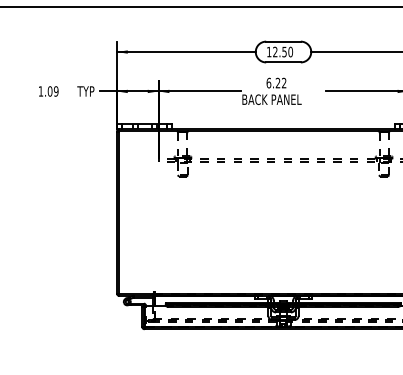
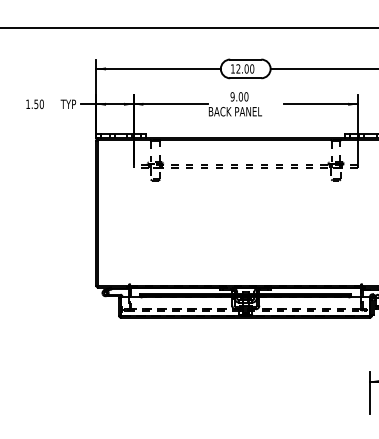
text: (284, 51) -> (246, 68), 12.50 -> 12.00
text: (276, 82) -> (239, 96), 6.22 -> 9.00
text: (52, 91) -> (38, 104), 1.09 -> 1.50

